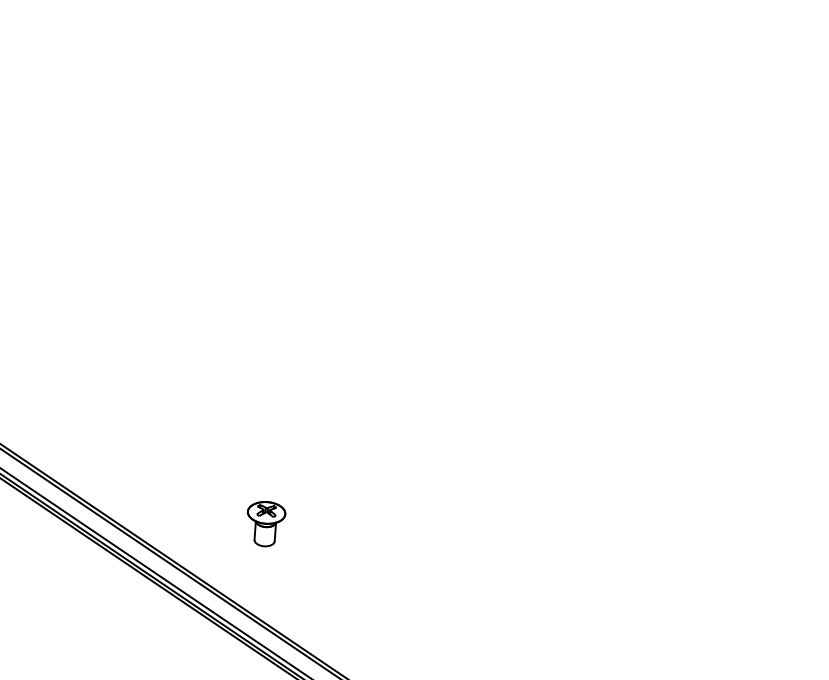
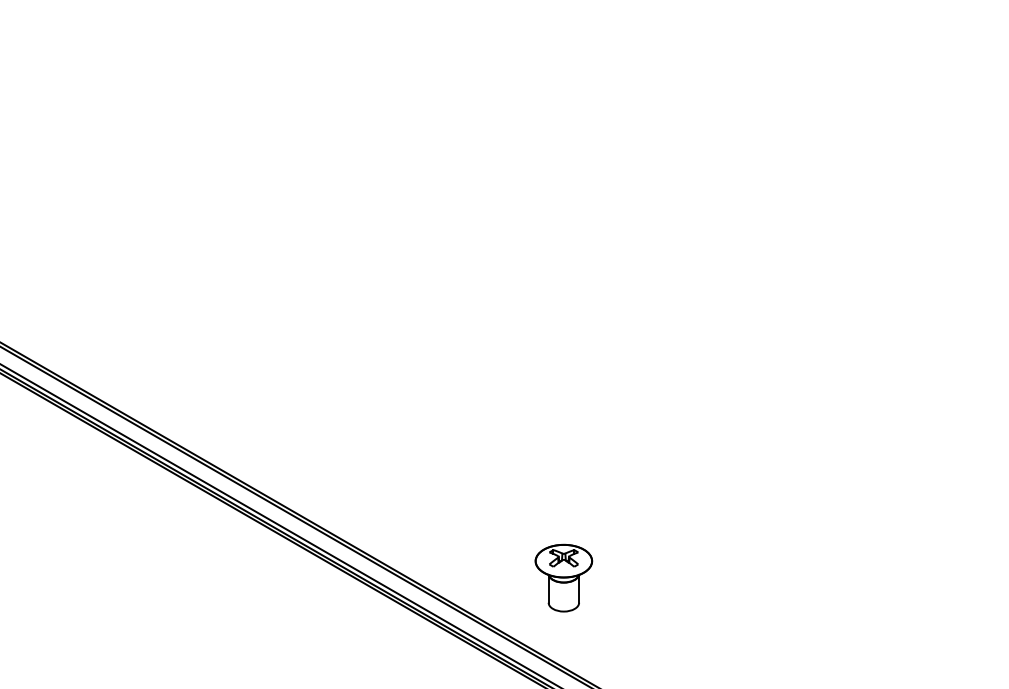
part: (265, 524) -> (563, 578), size x1.6

